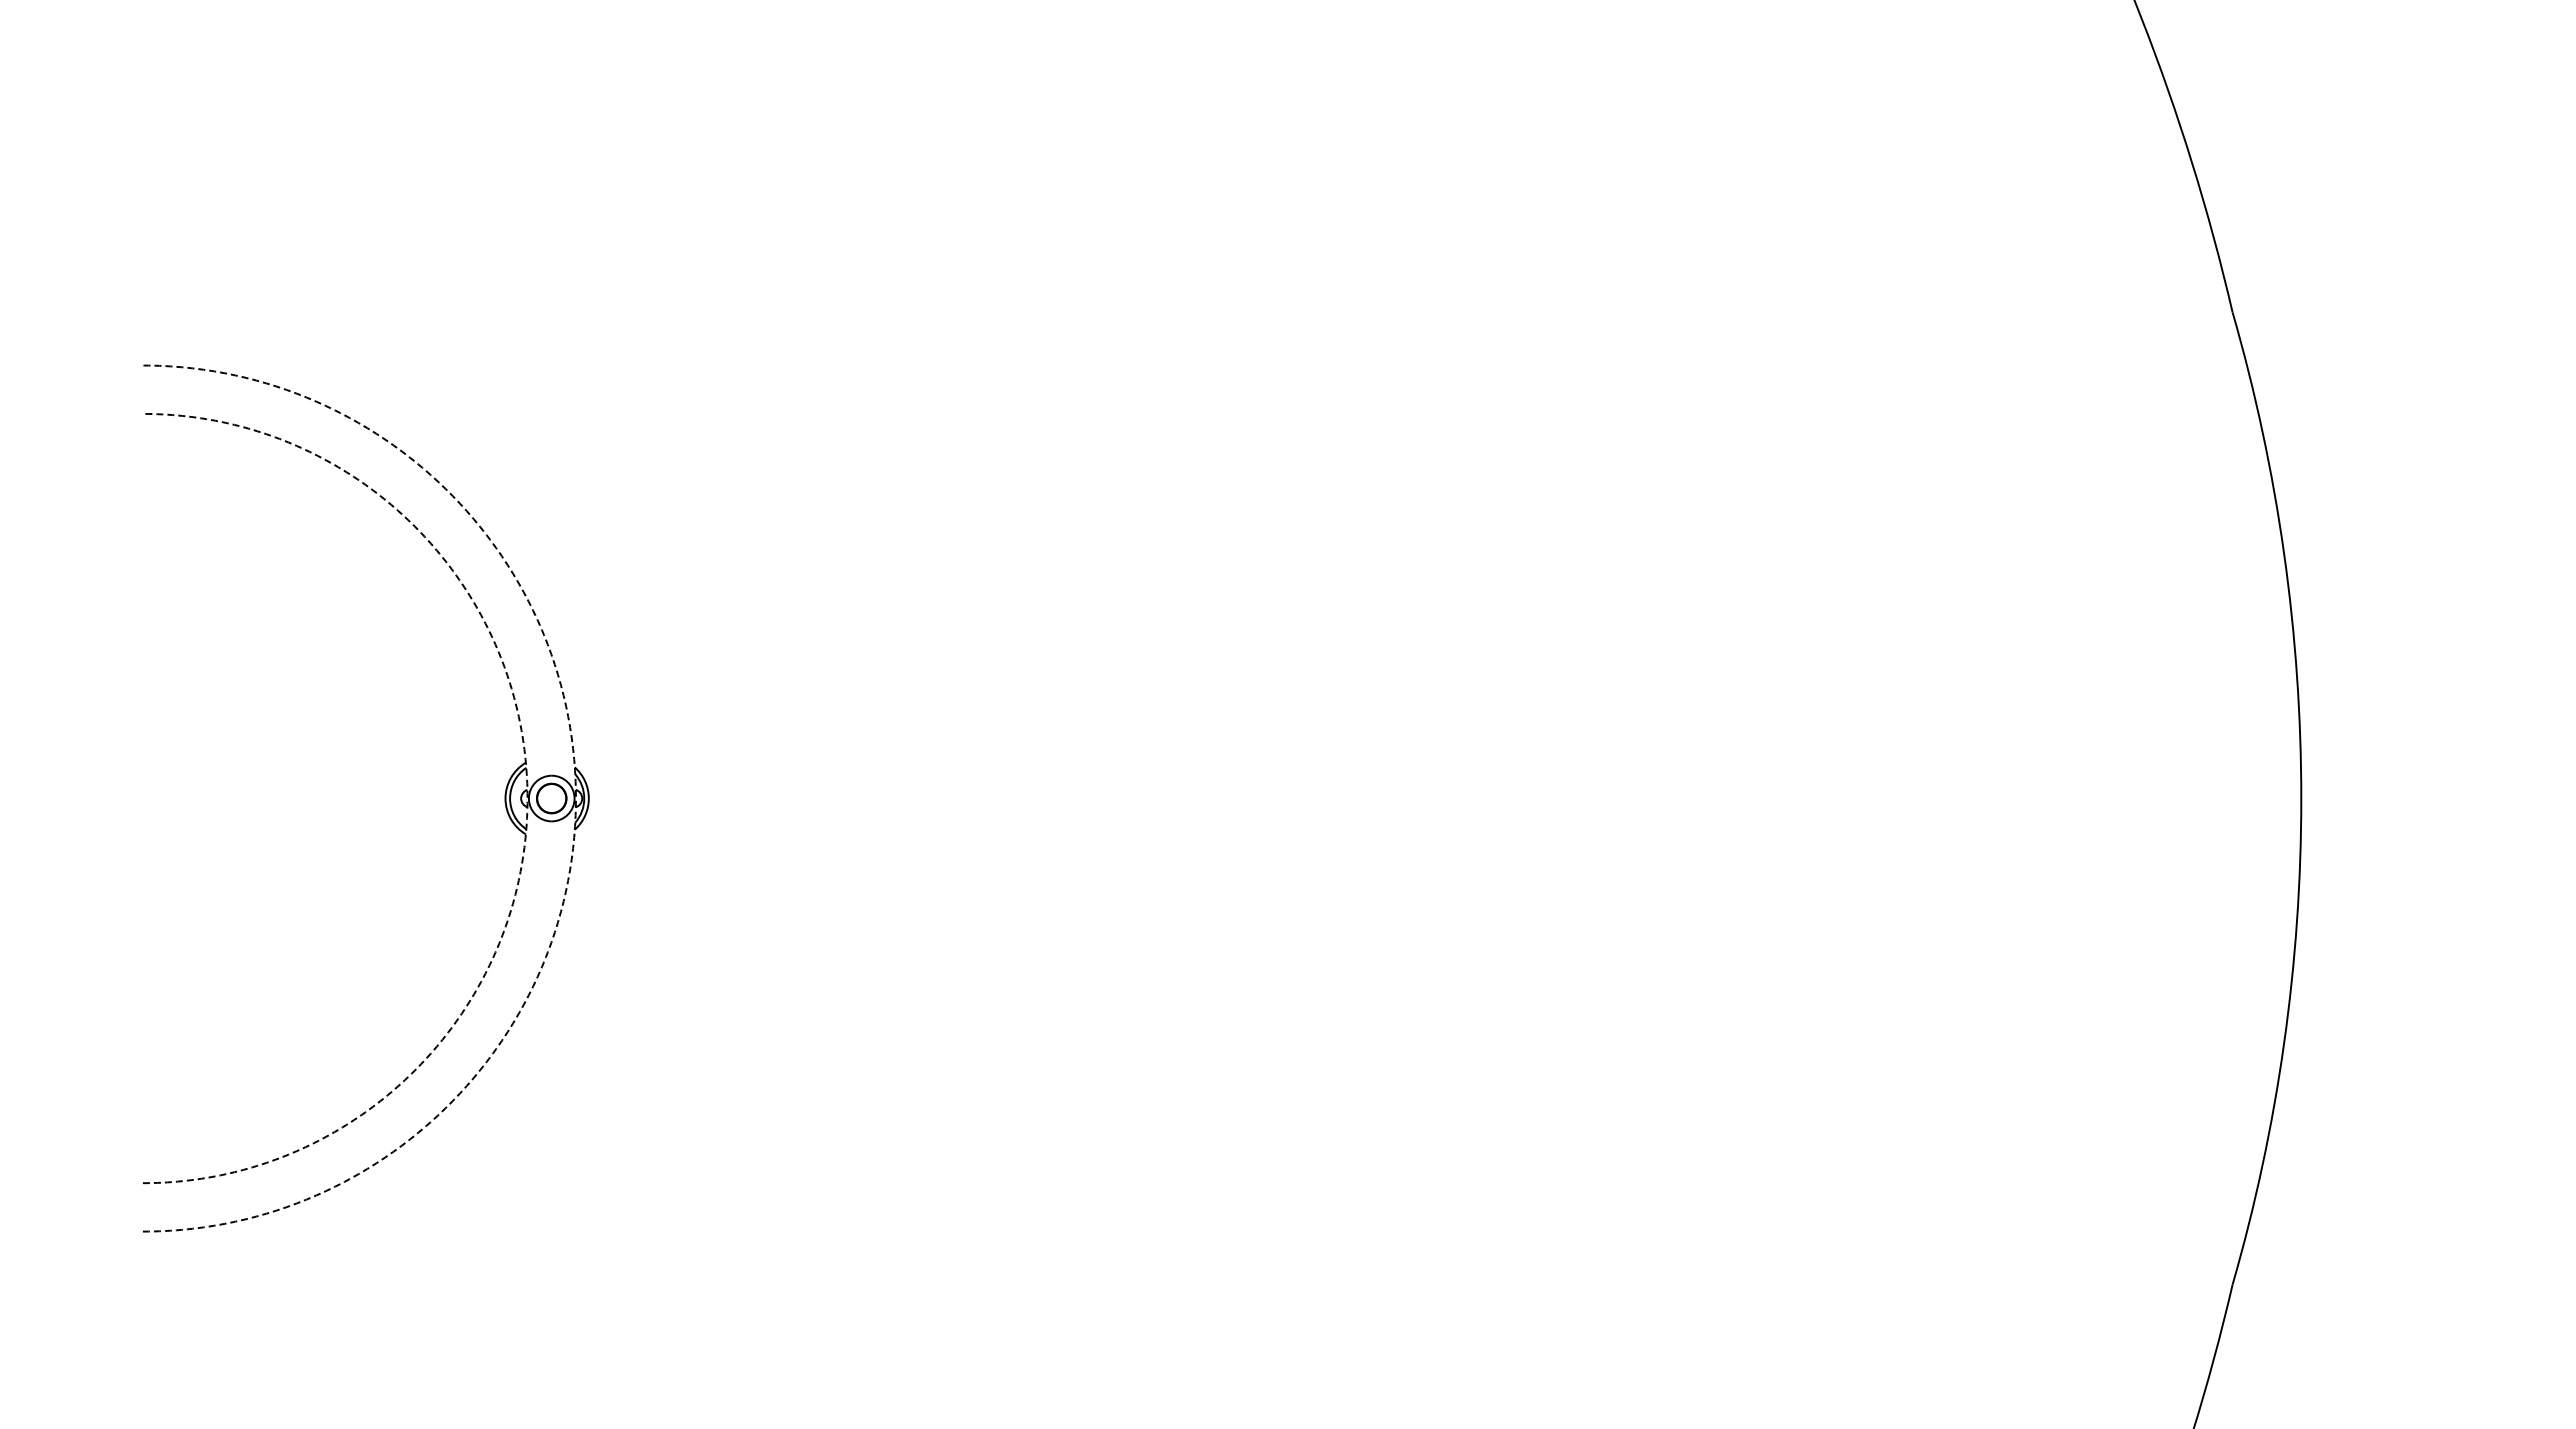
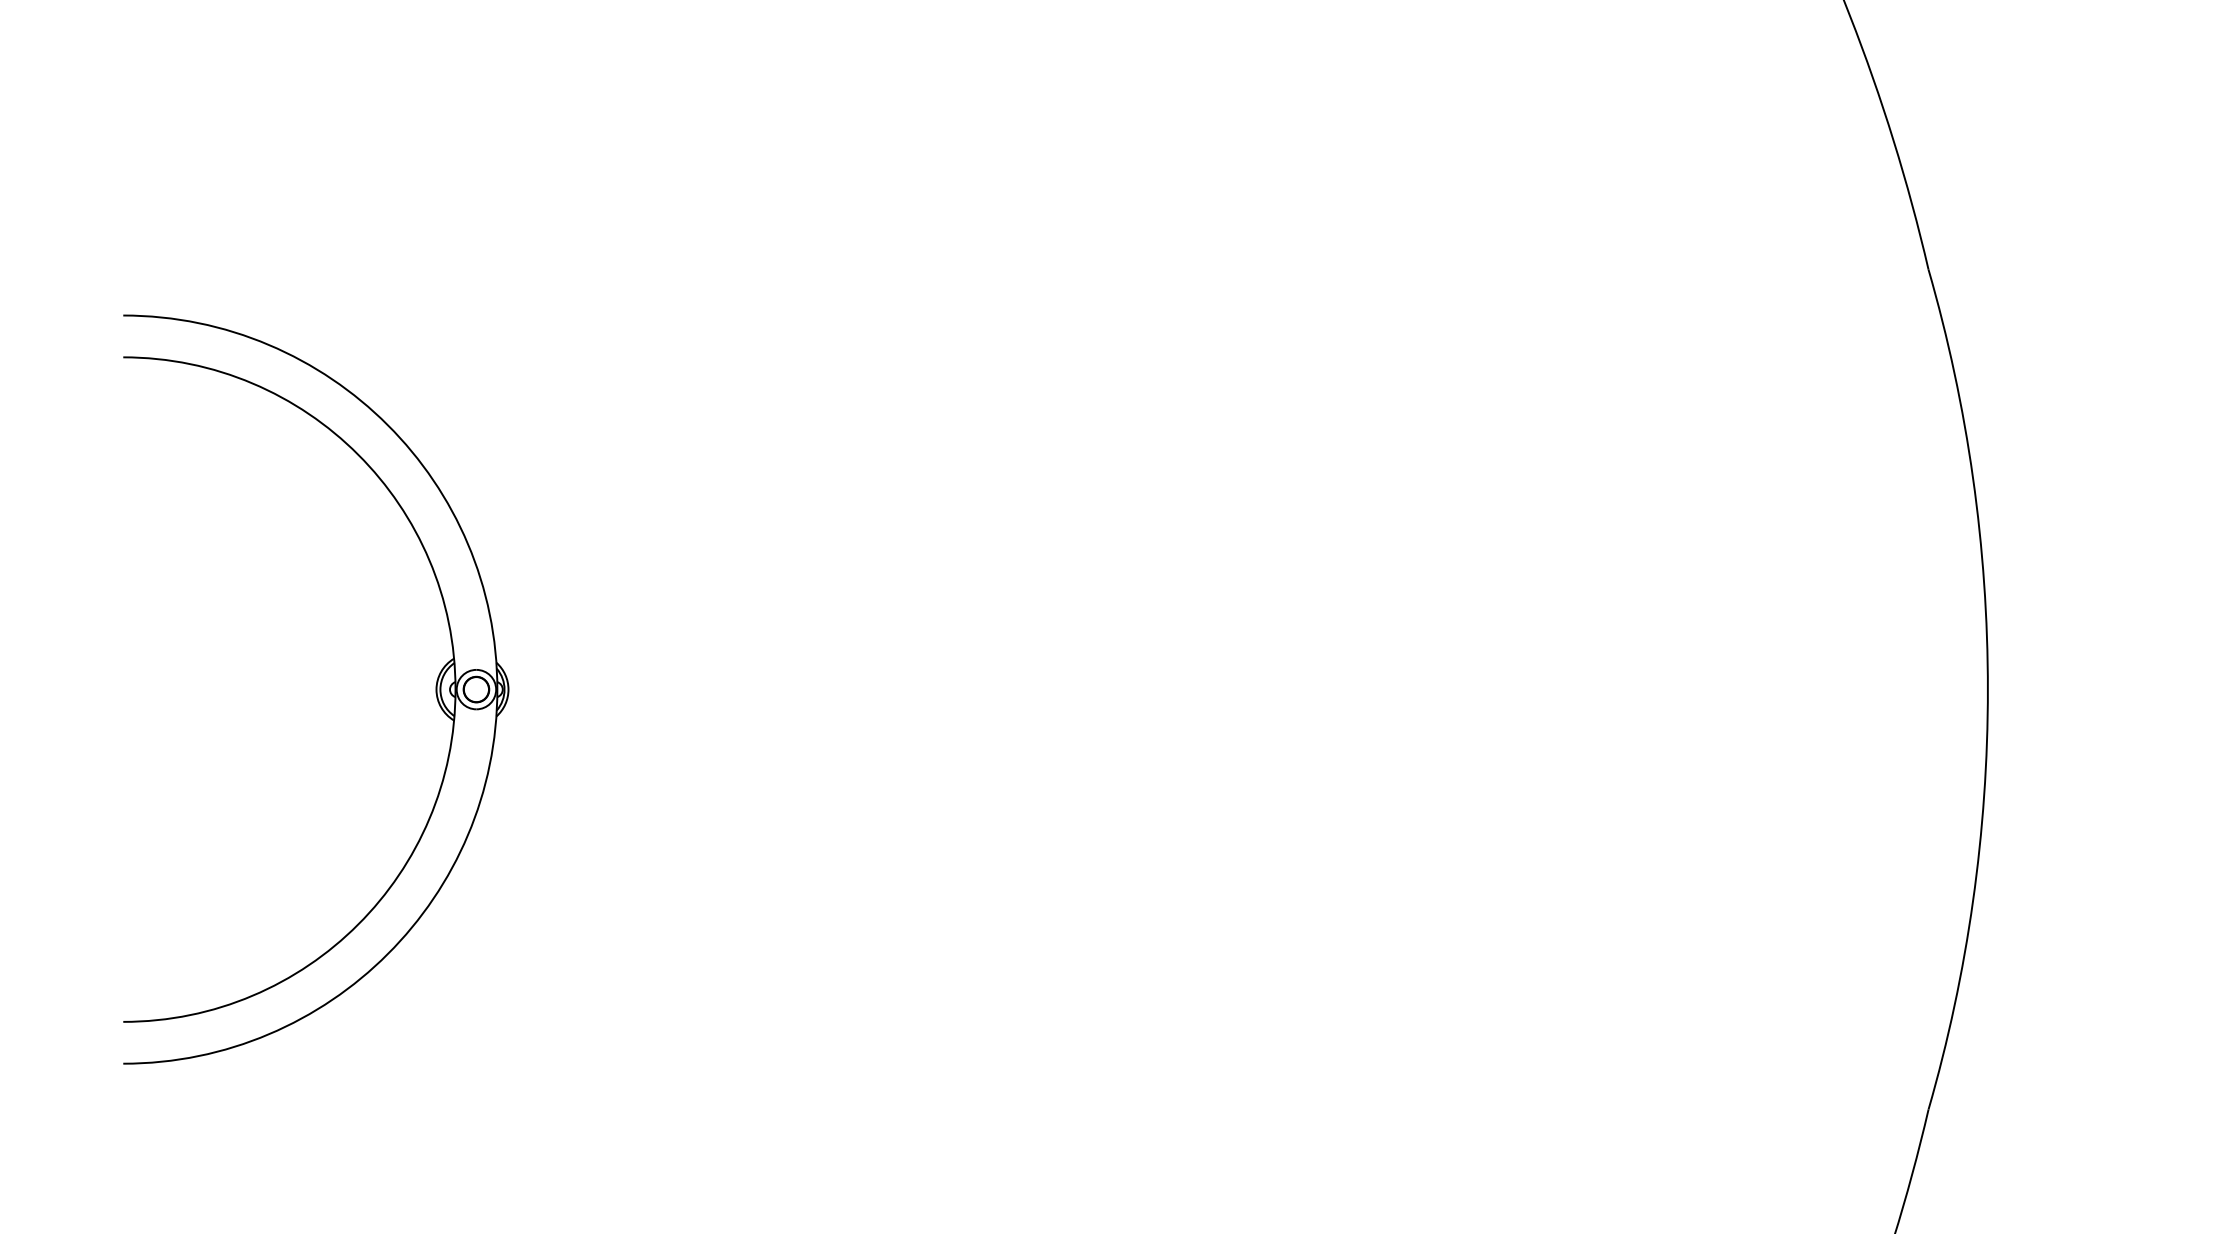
arc: (527, 798) -> (455, 689), dashed -> solid
arc: (575, 798) -> (496, 689), dashed -> solid

